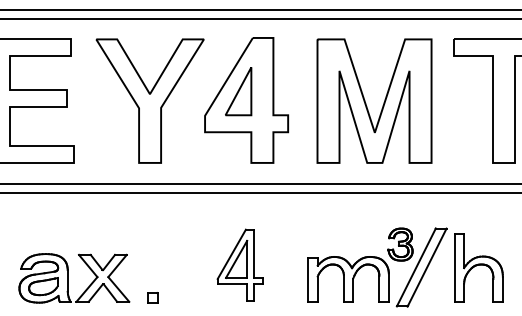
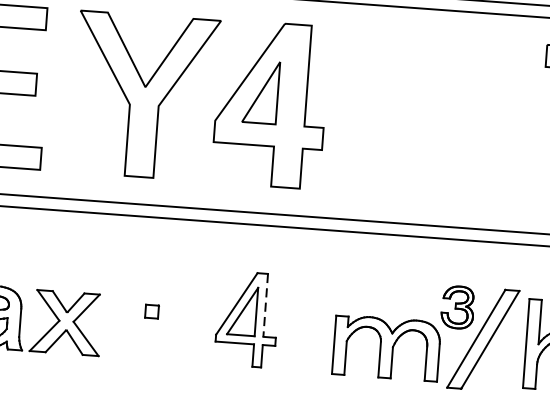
part: (366, 103) -> (426, 120), removed
line: (253, 254) -> (265, 306), solid -> dashed
part: (152, 297) -> (151, 311), moved

